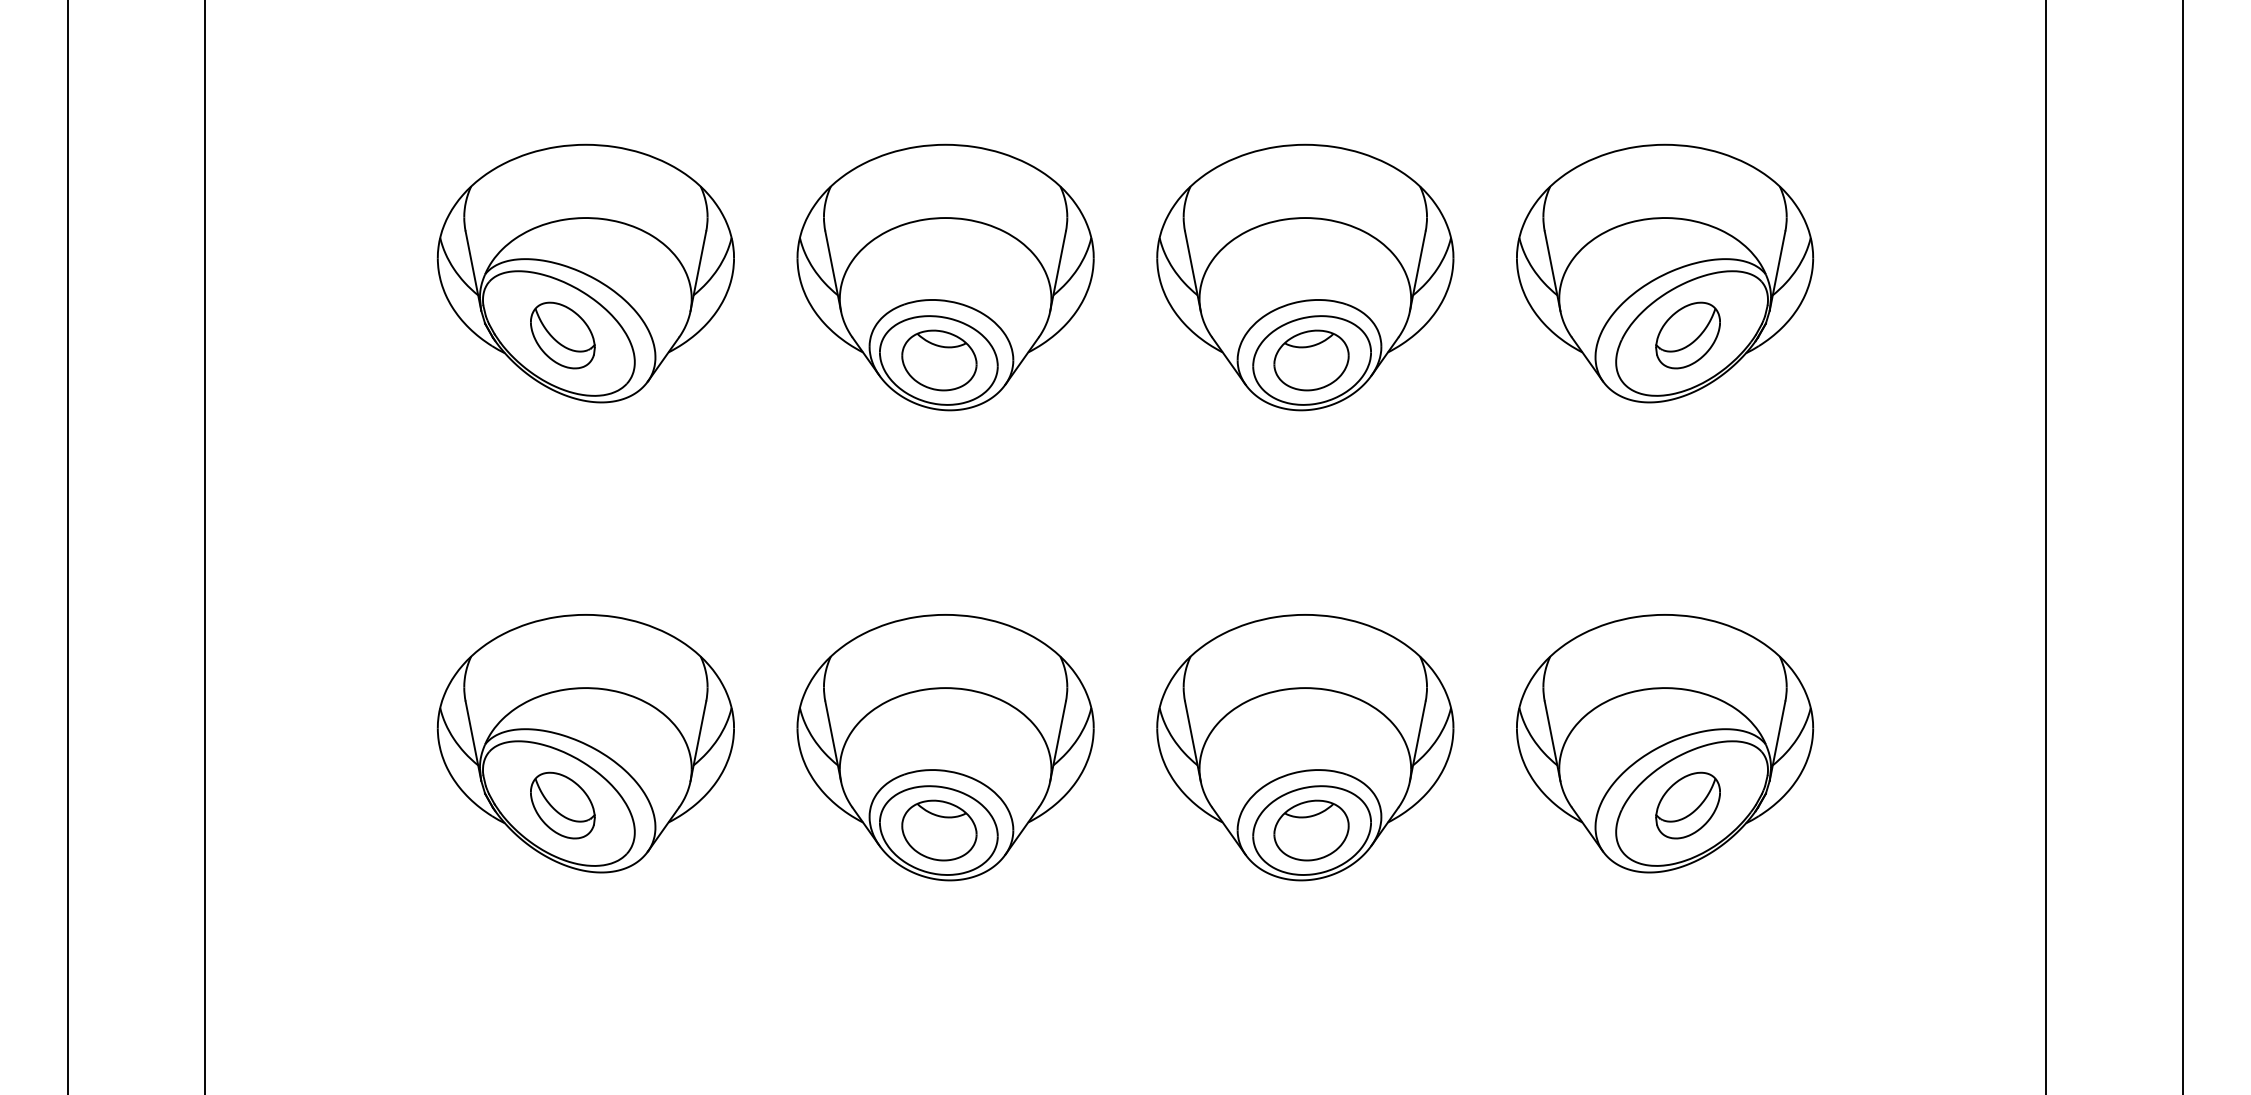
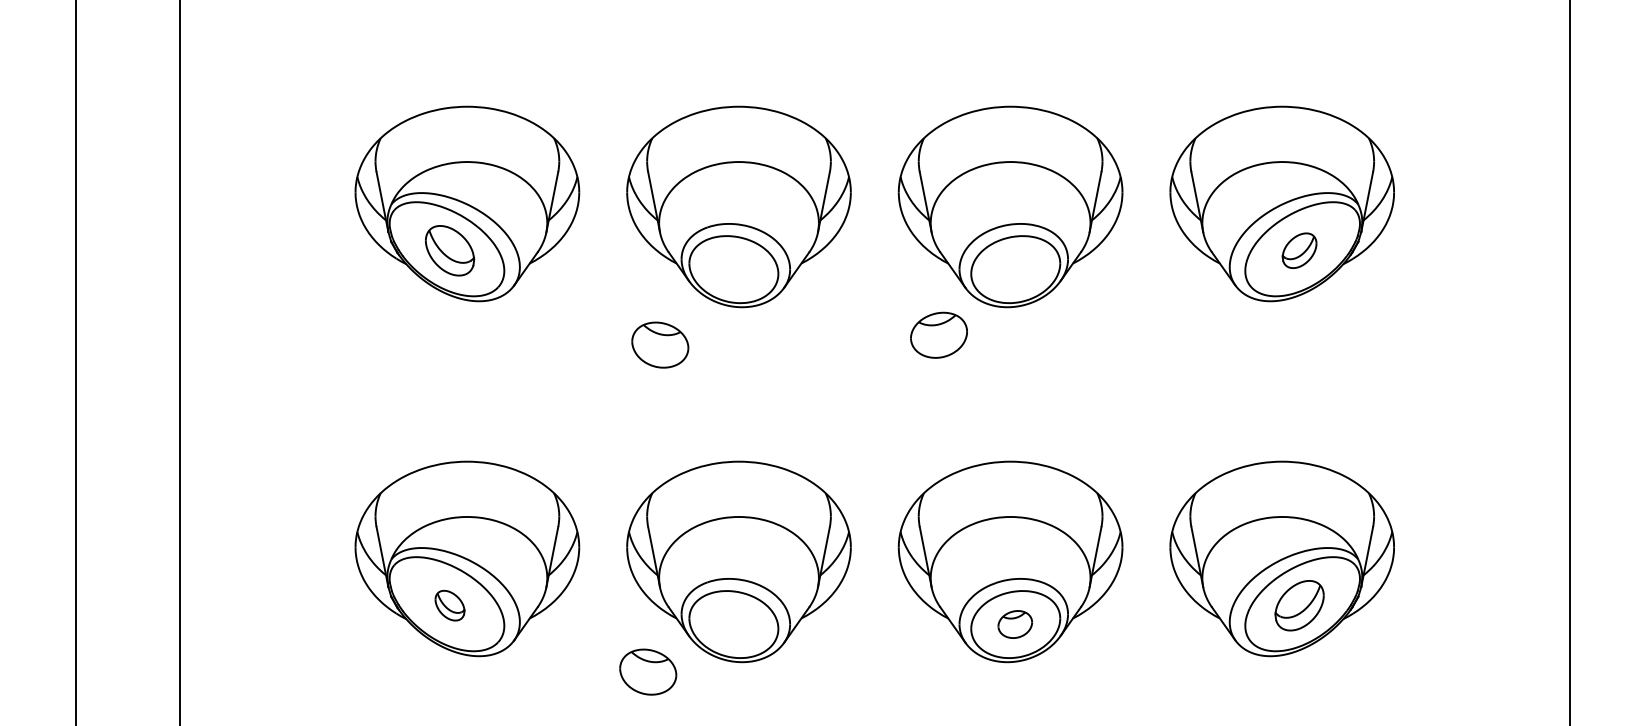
part: (1687, 335) -> (1299, 250), size x0.7
part: (939, 360) -> (660, 345), moved
part: (1311, 360) -> (939, 335), moved
part: (562, 805) -> (449, 605), size x0.6
part: (939, 830) -> (648, 672), moved
part: (1311, 830) -> (1015, 624), size x0.6

